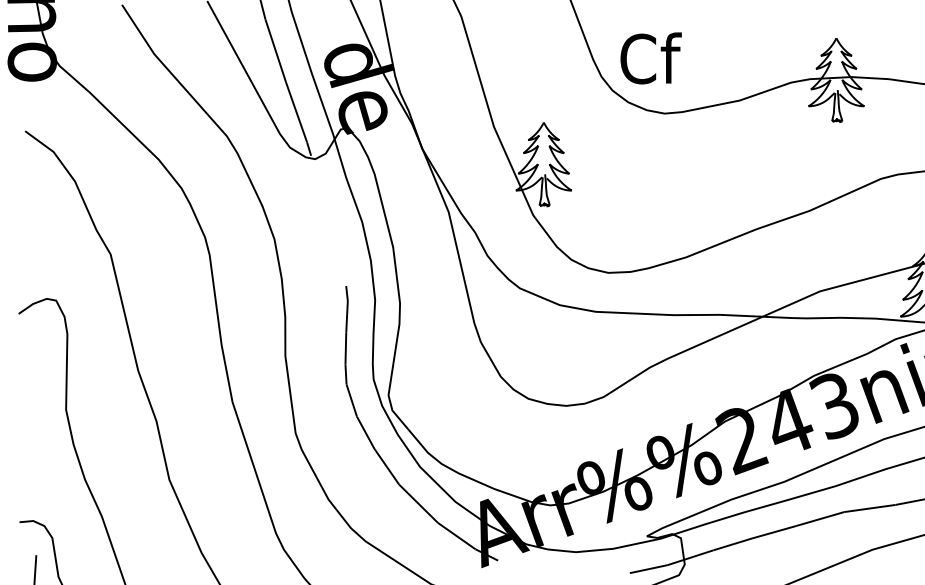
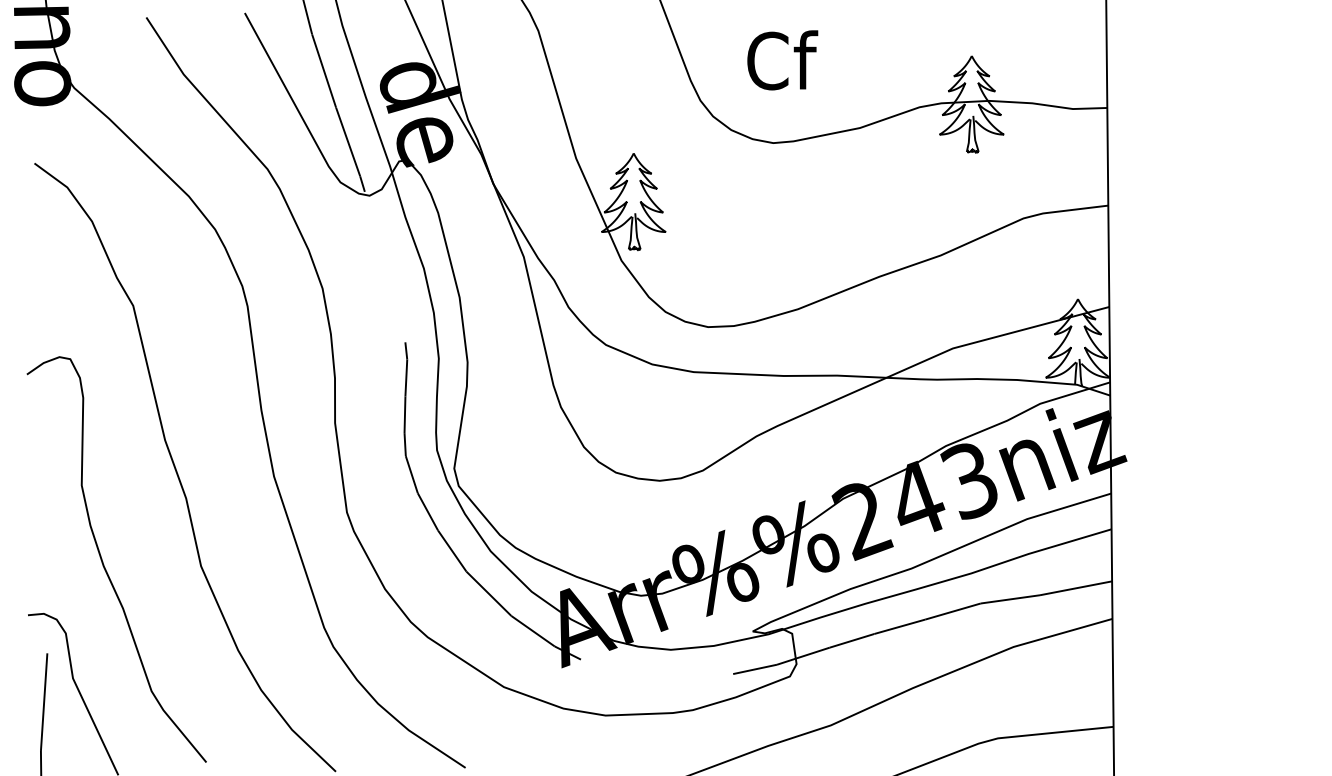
text: (650, 58) -> (782, 60), moved

